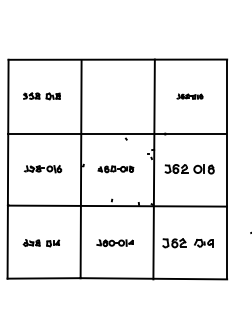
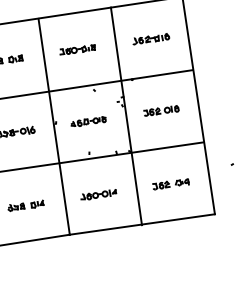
part: (115, 96) -> (77, 49), added
part: (189, 96) -> (150, 38), size x1.43
part: (189, 169) -> (161, 111), size x0.71
part: (187, 242) -> (170, 183), size x0.71

